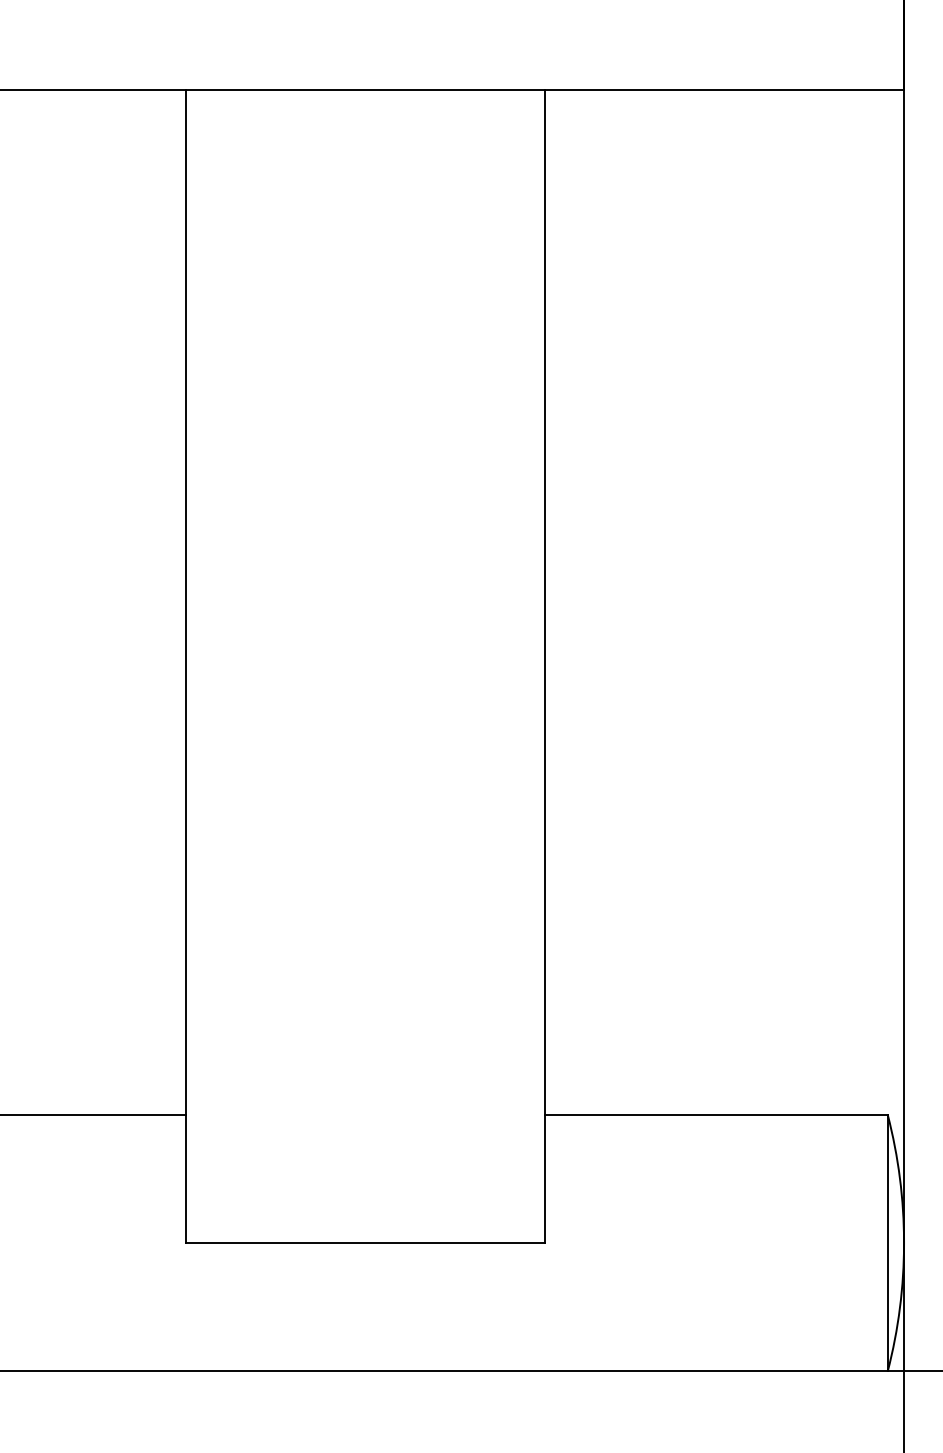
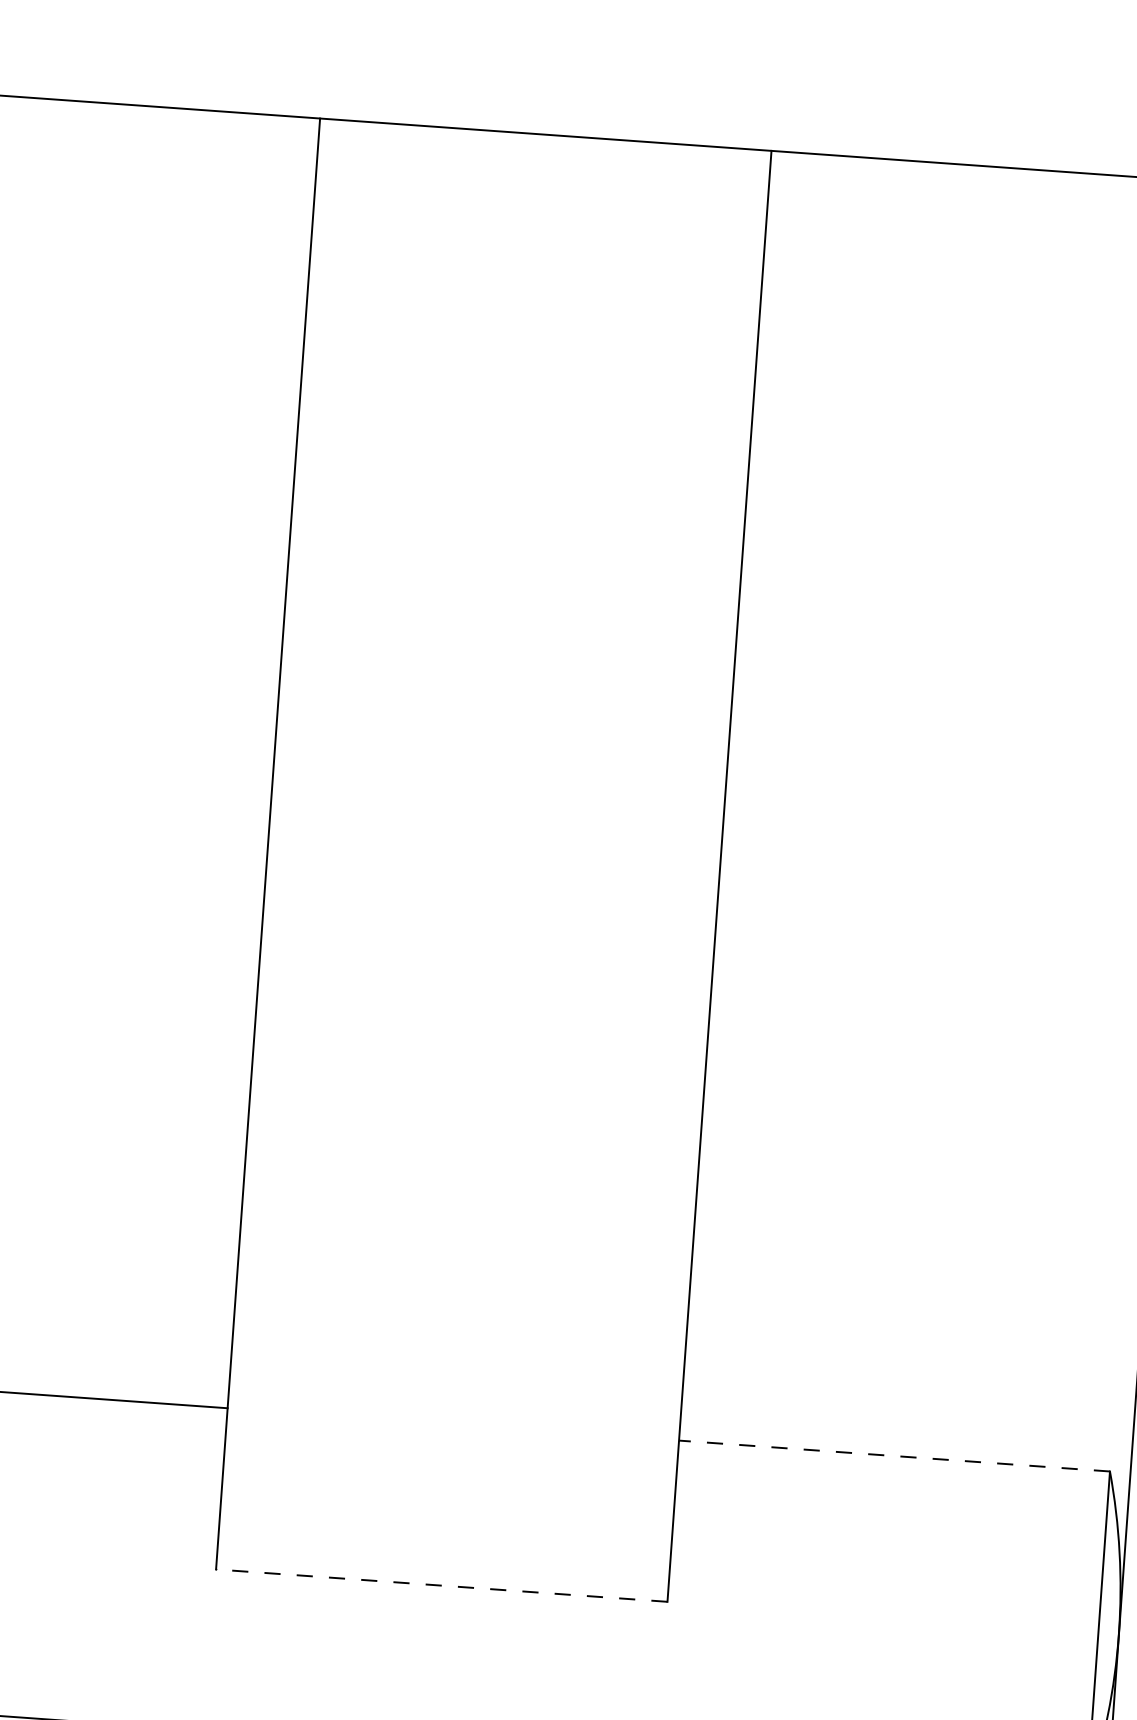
line: (715, 1114) -> (893, 1455), solid -> dashed
line: (365, 1243) -> (441, 1586), solid -> dashed

